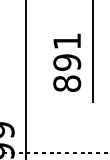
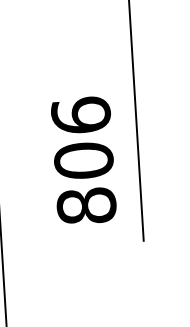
text: (67, 51) -> (83, 137), 891 -> 806

